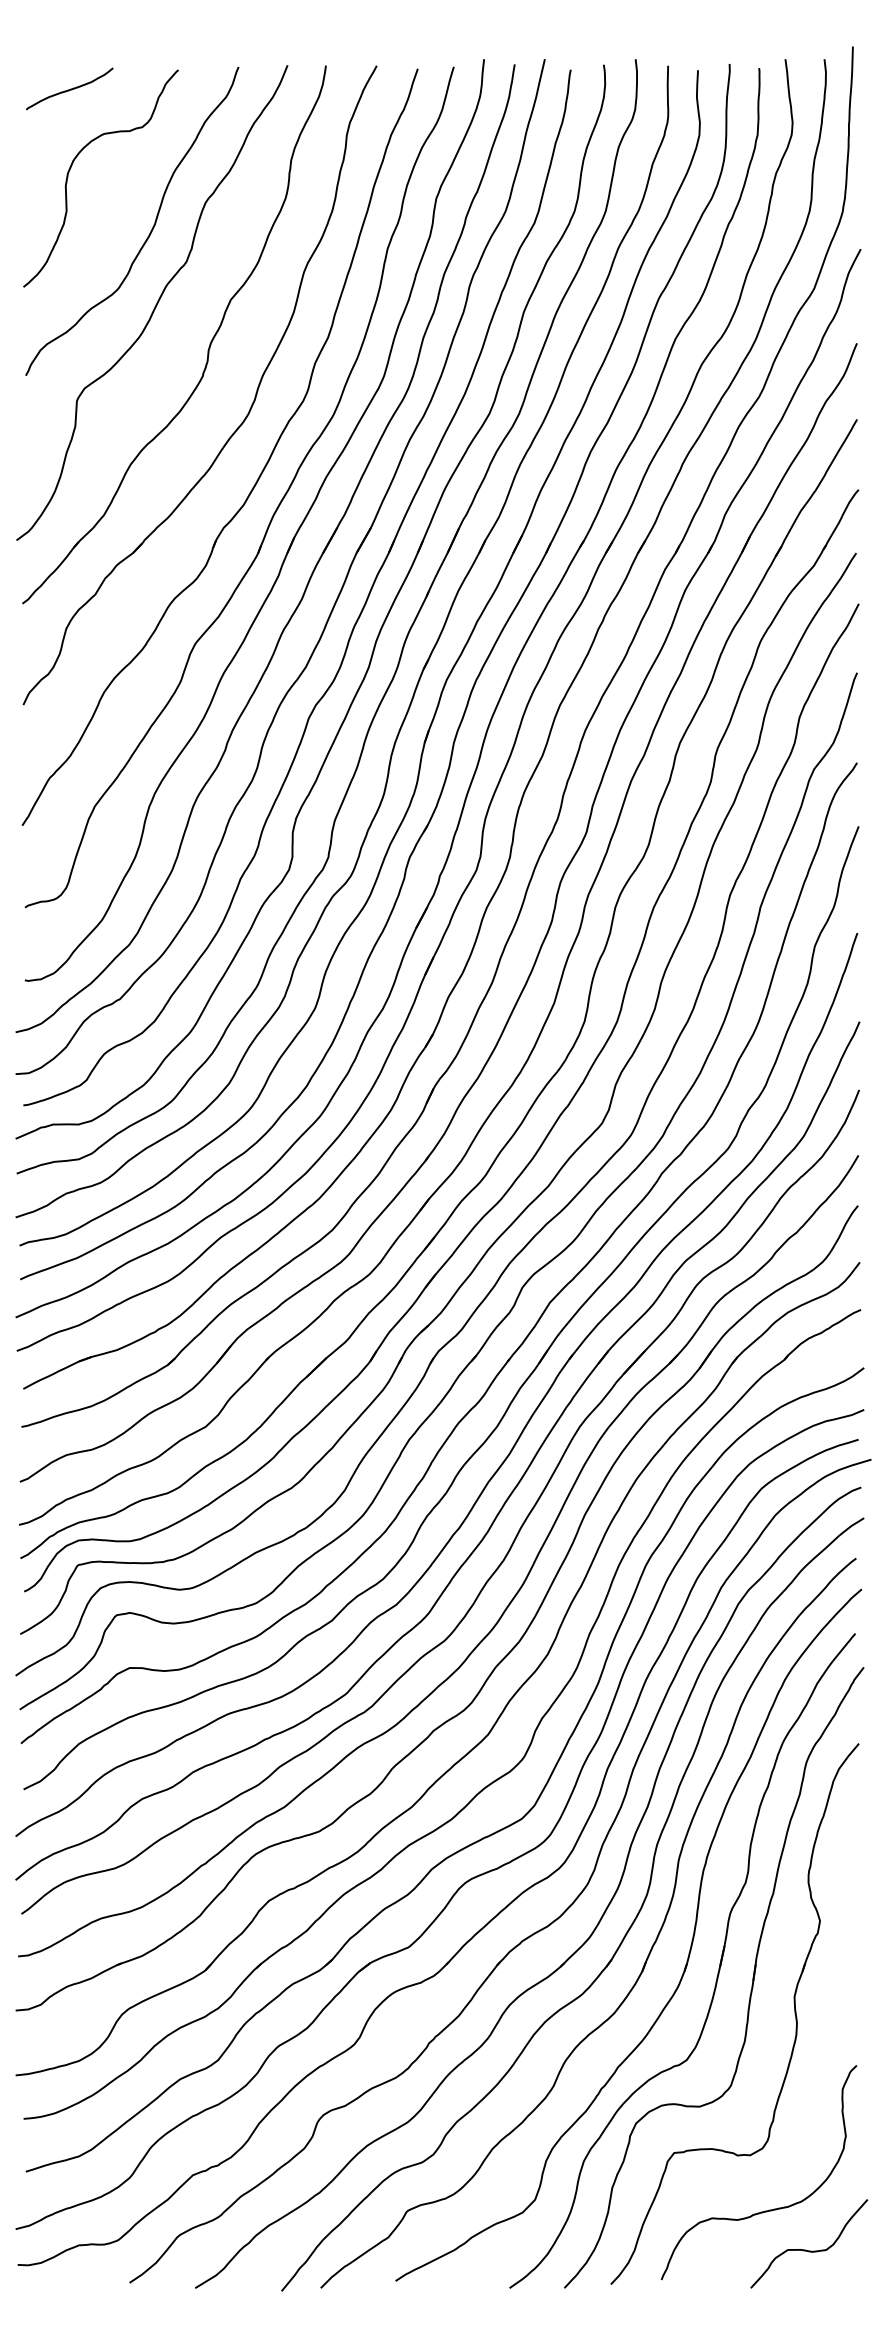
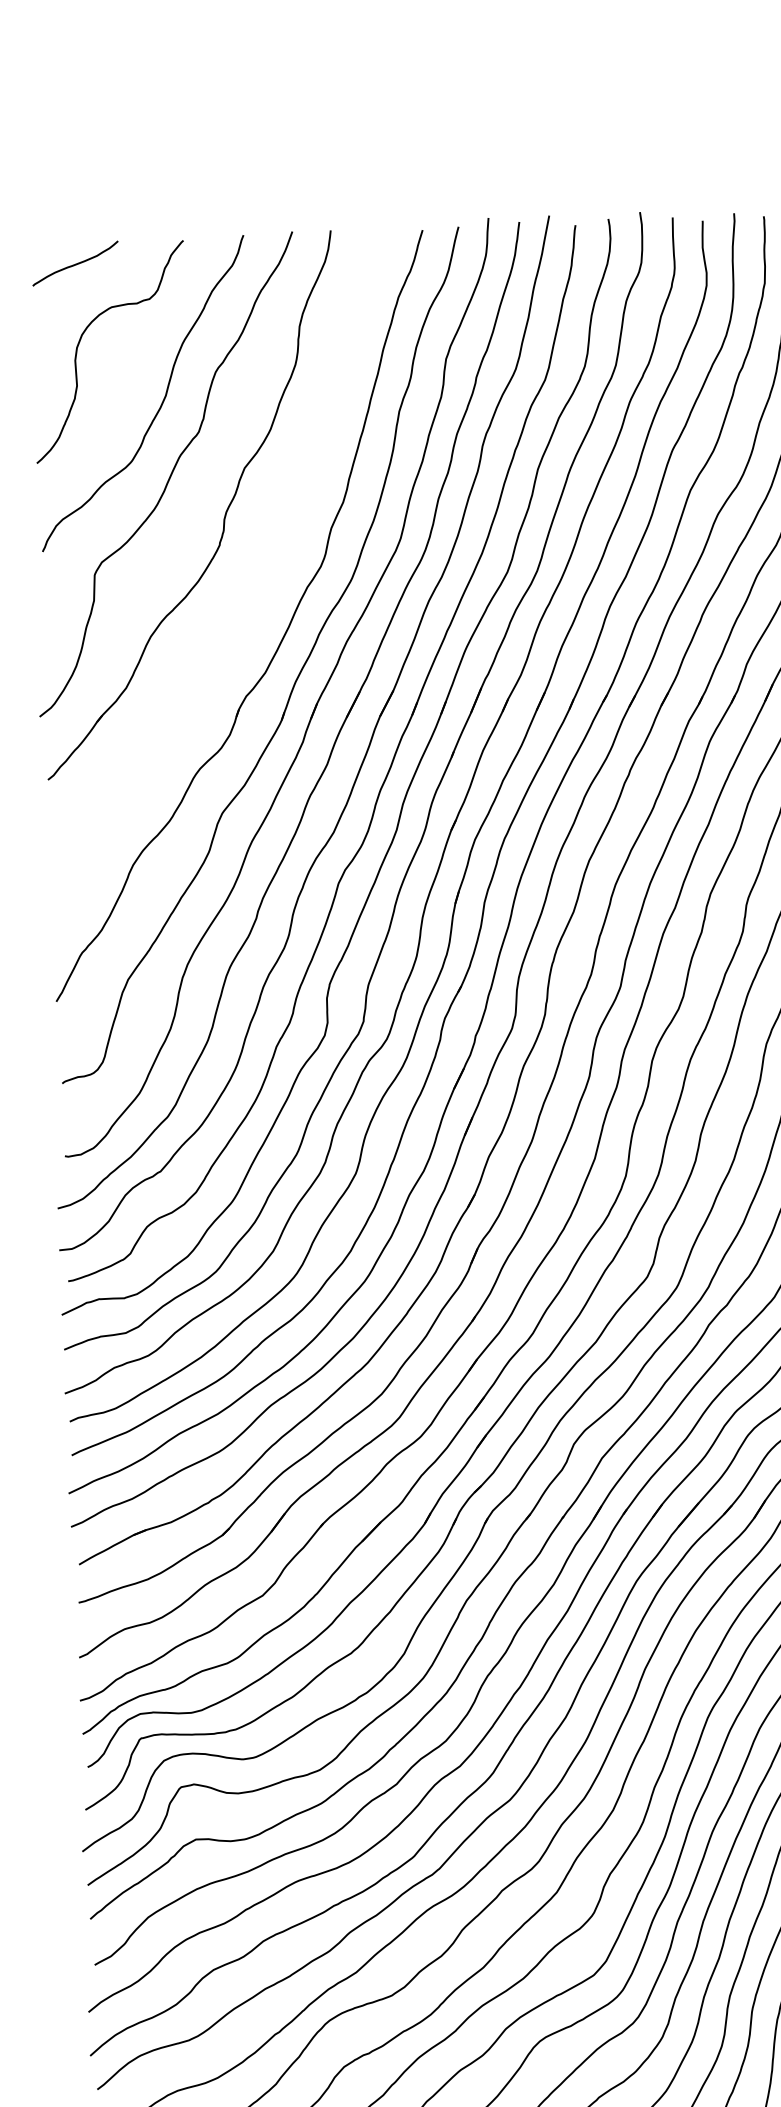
part: (249, 408) -> (267, 576), removed

